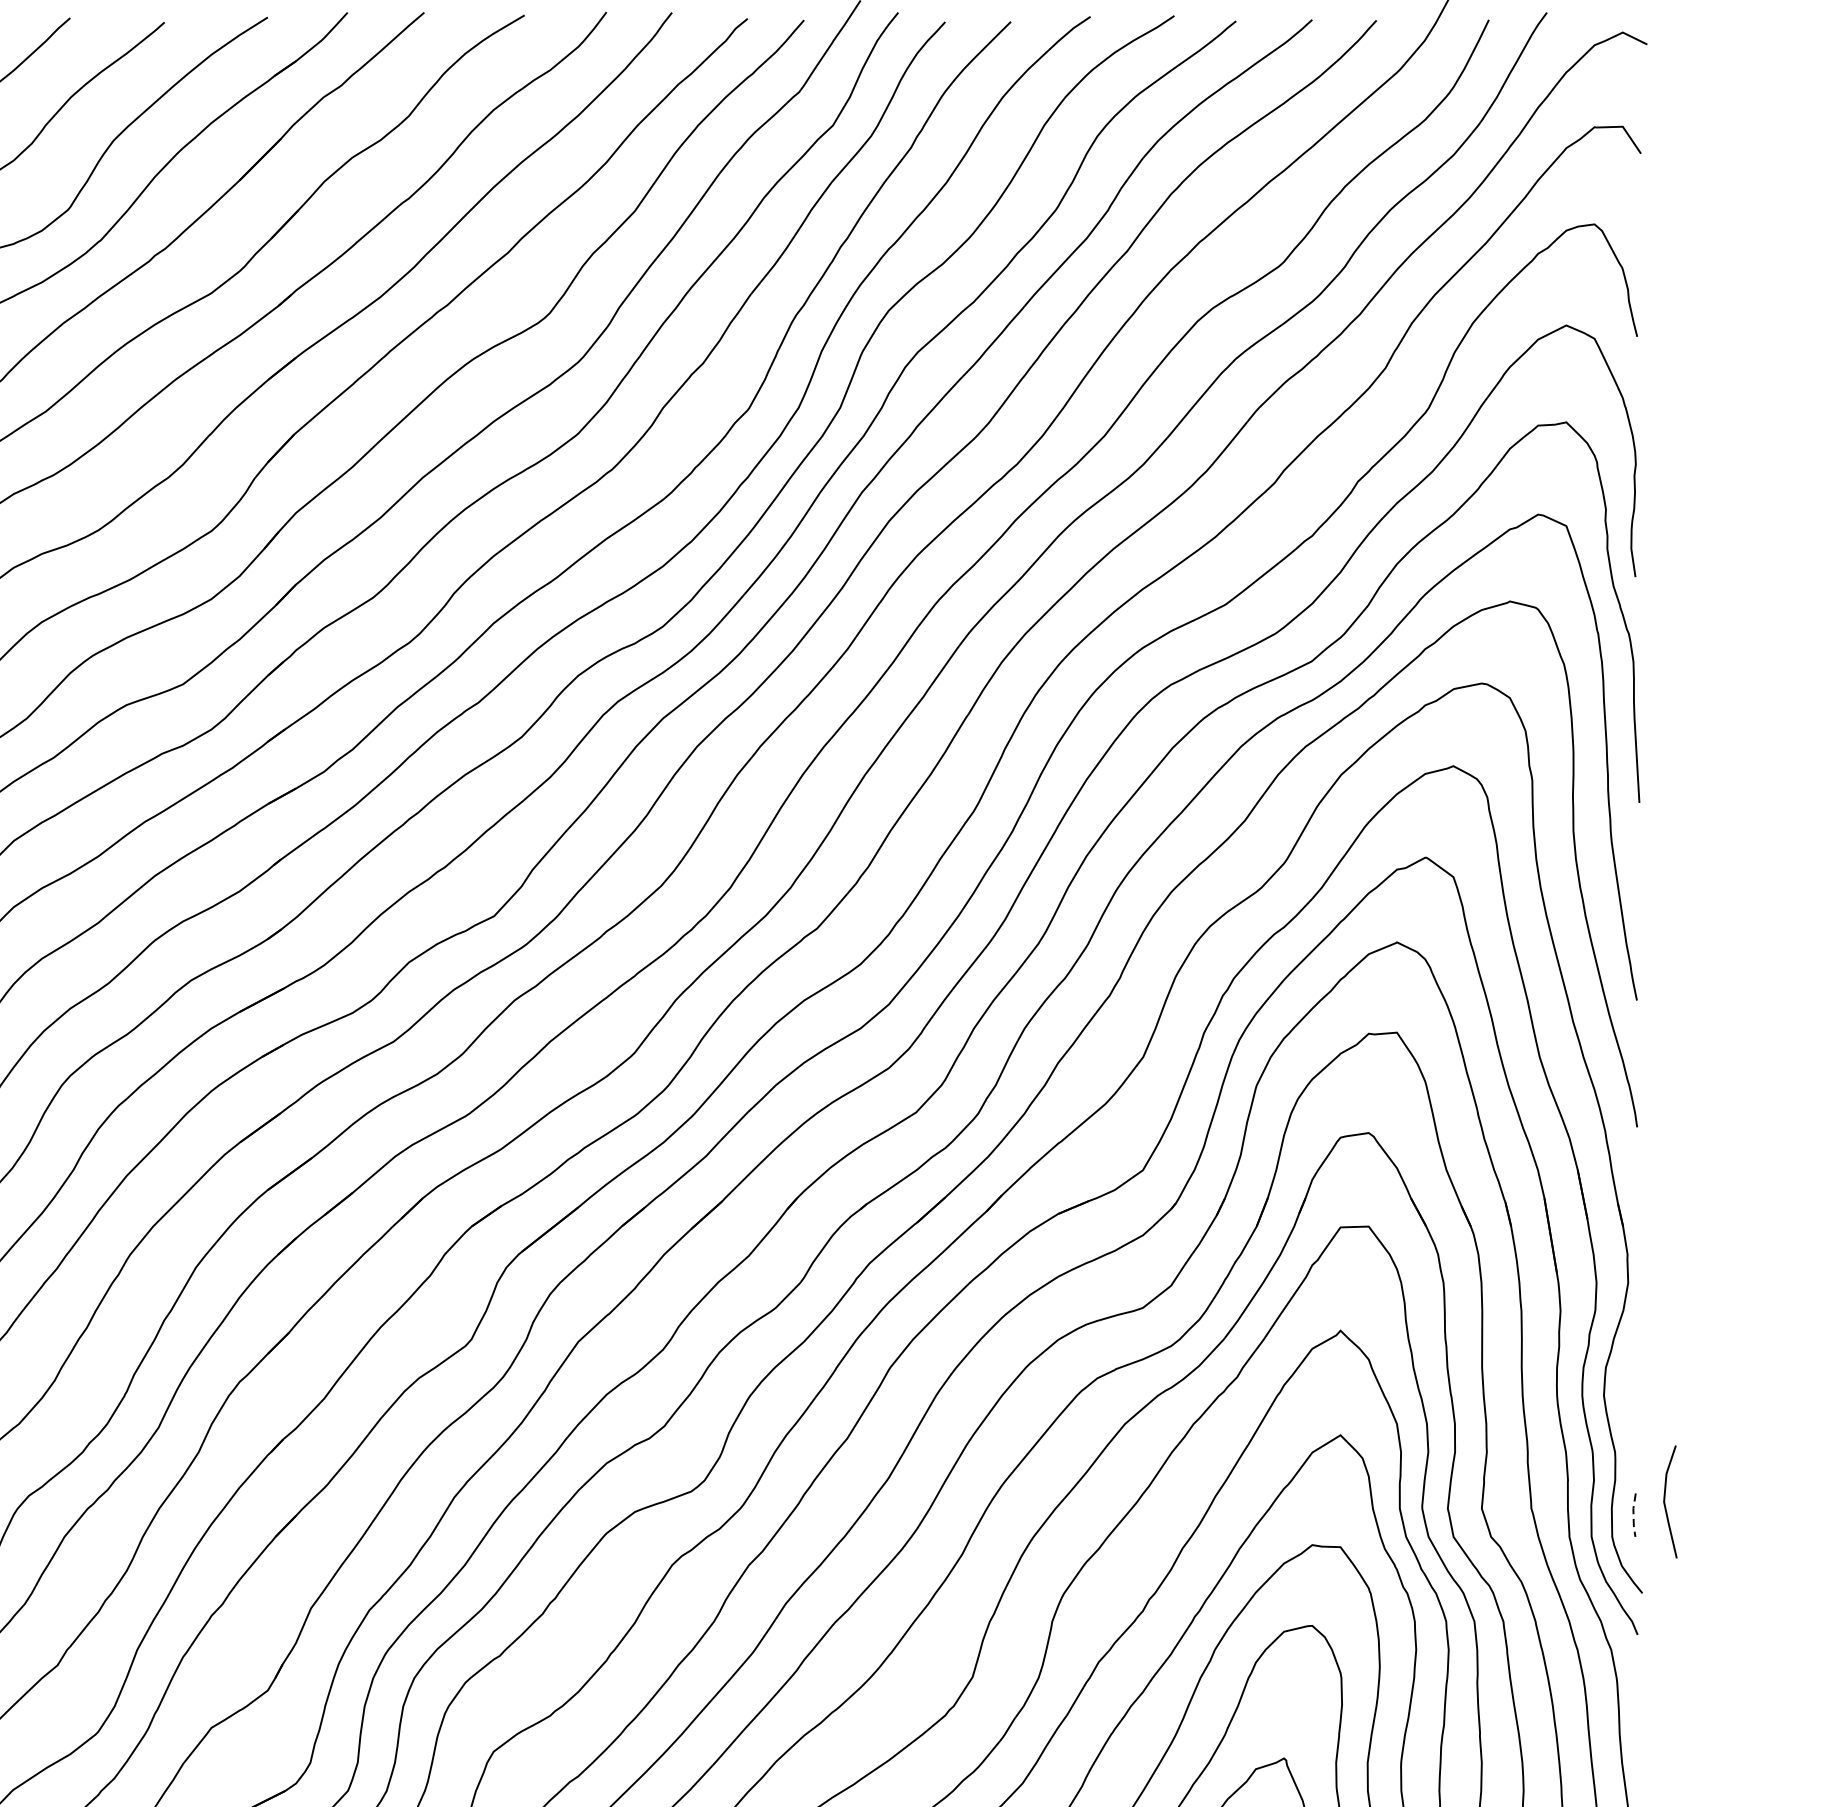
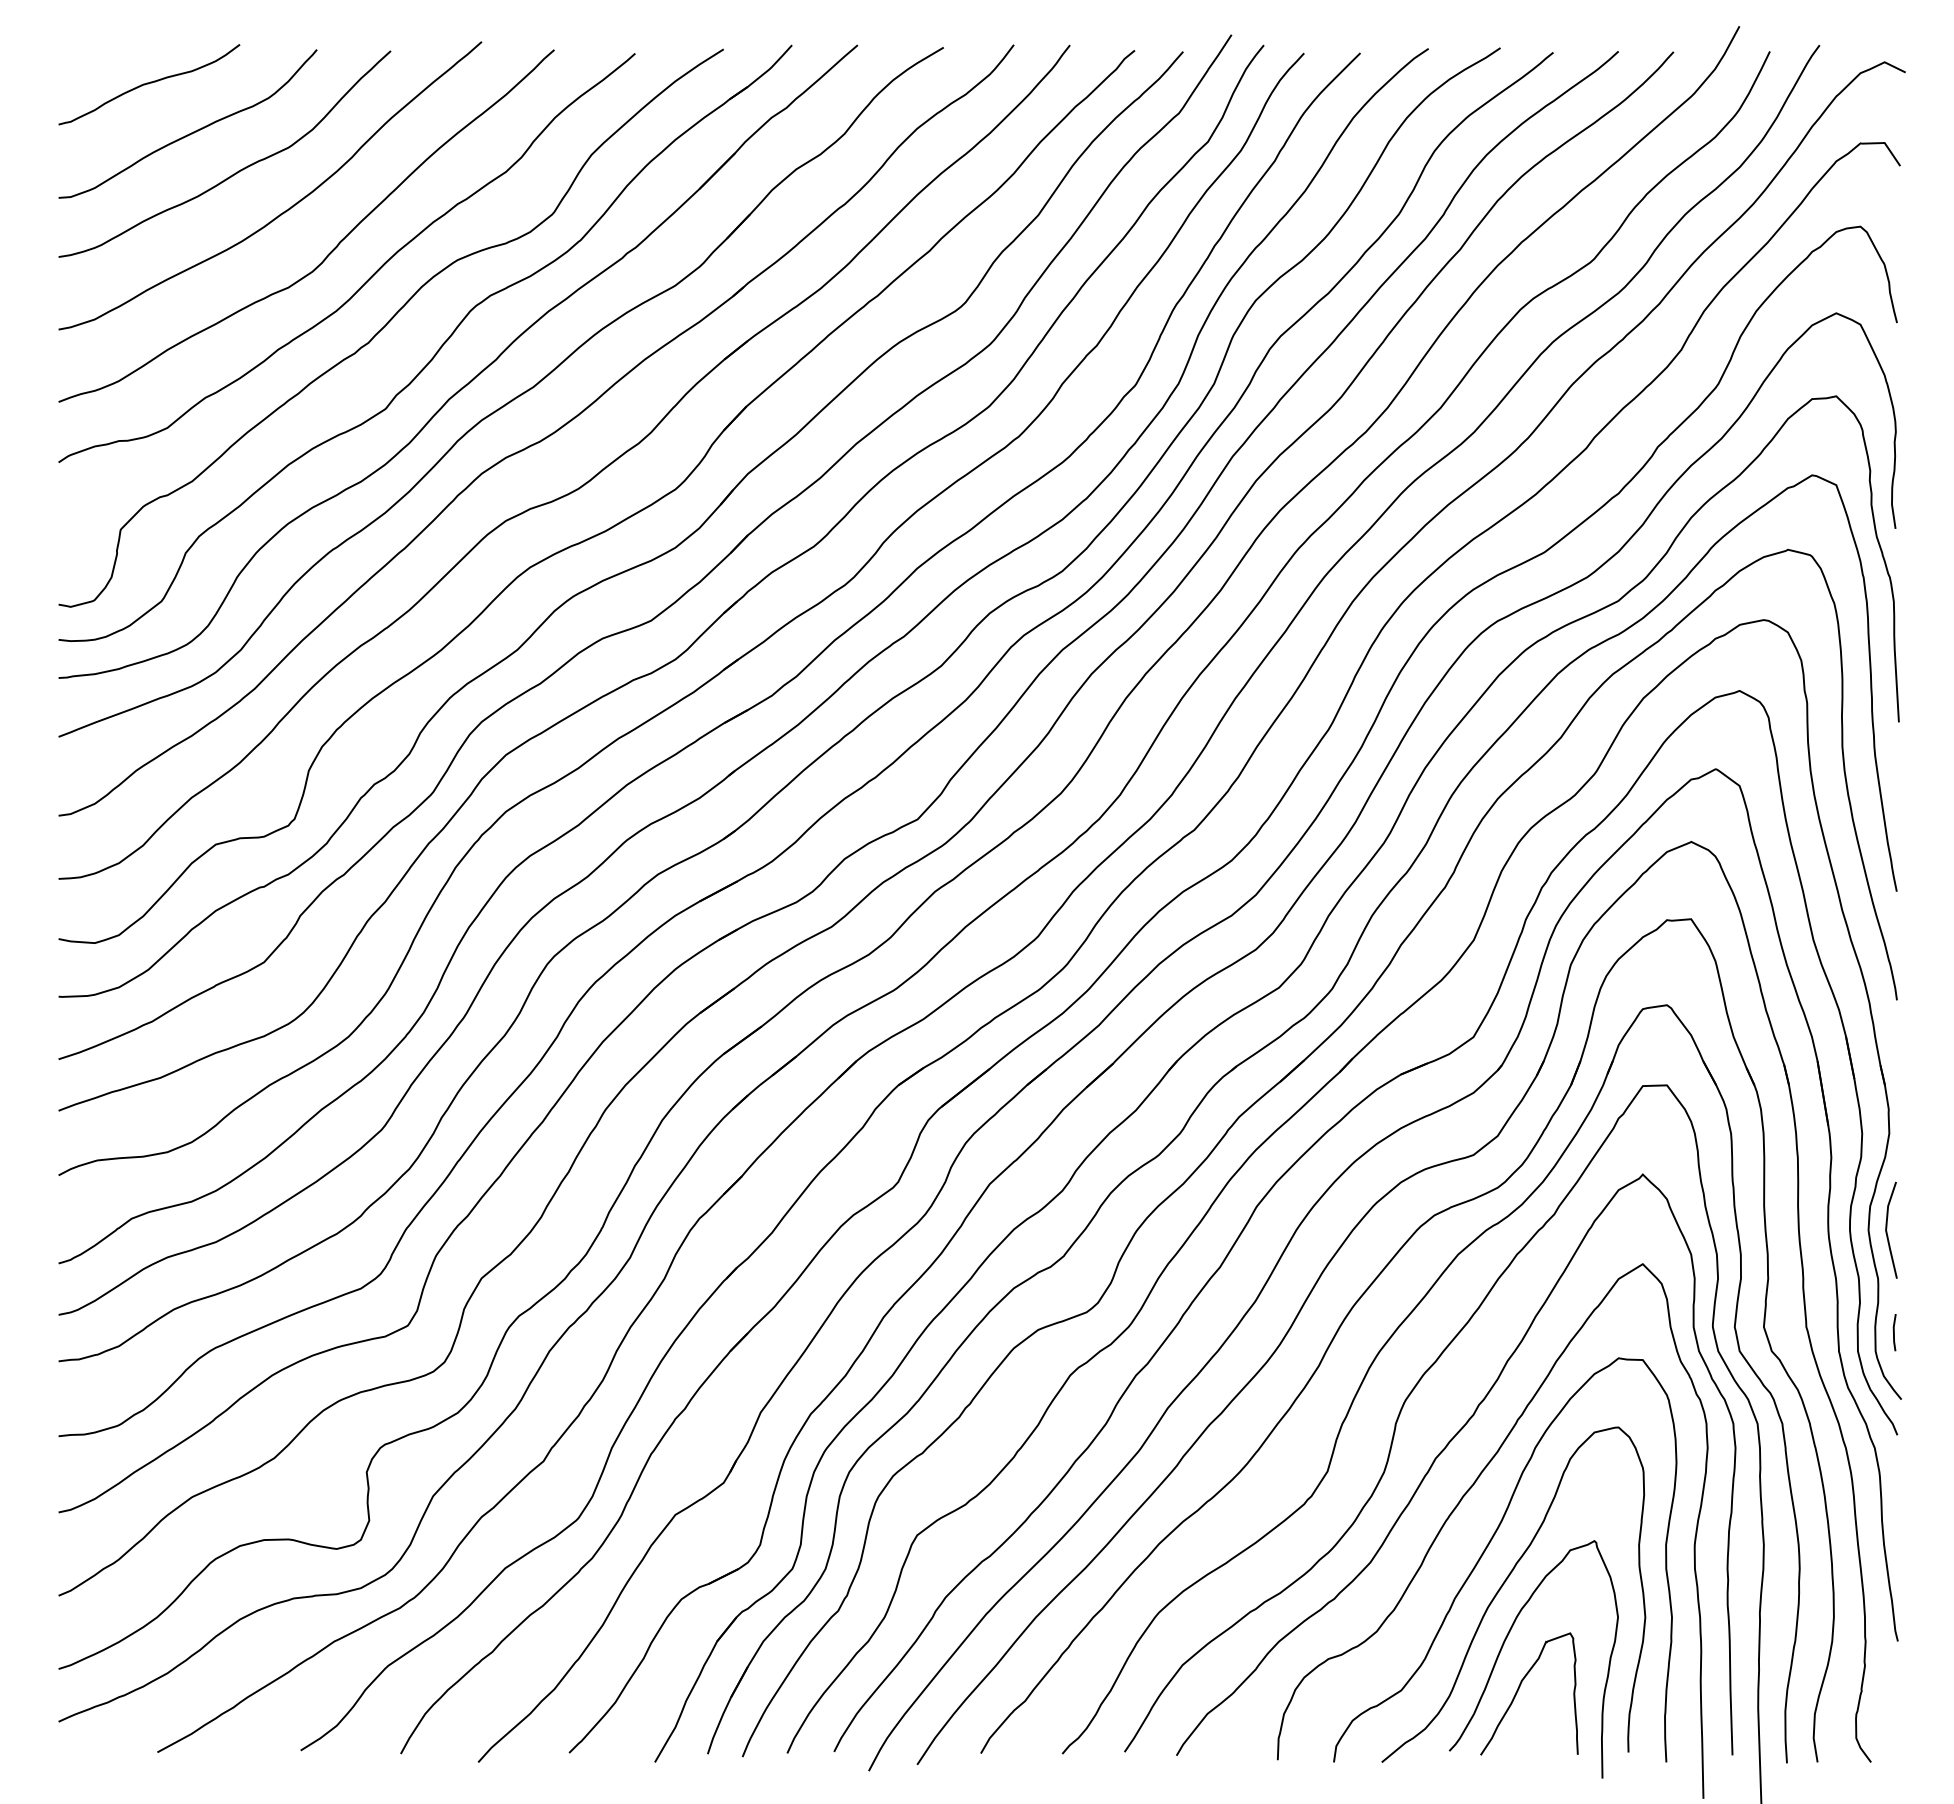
line: (1665, 1499) -> (1887, 1228), moved
line: (1633, 1515) -> (1893, 1332), dashed -> solid

